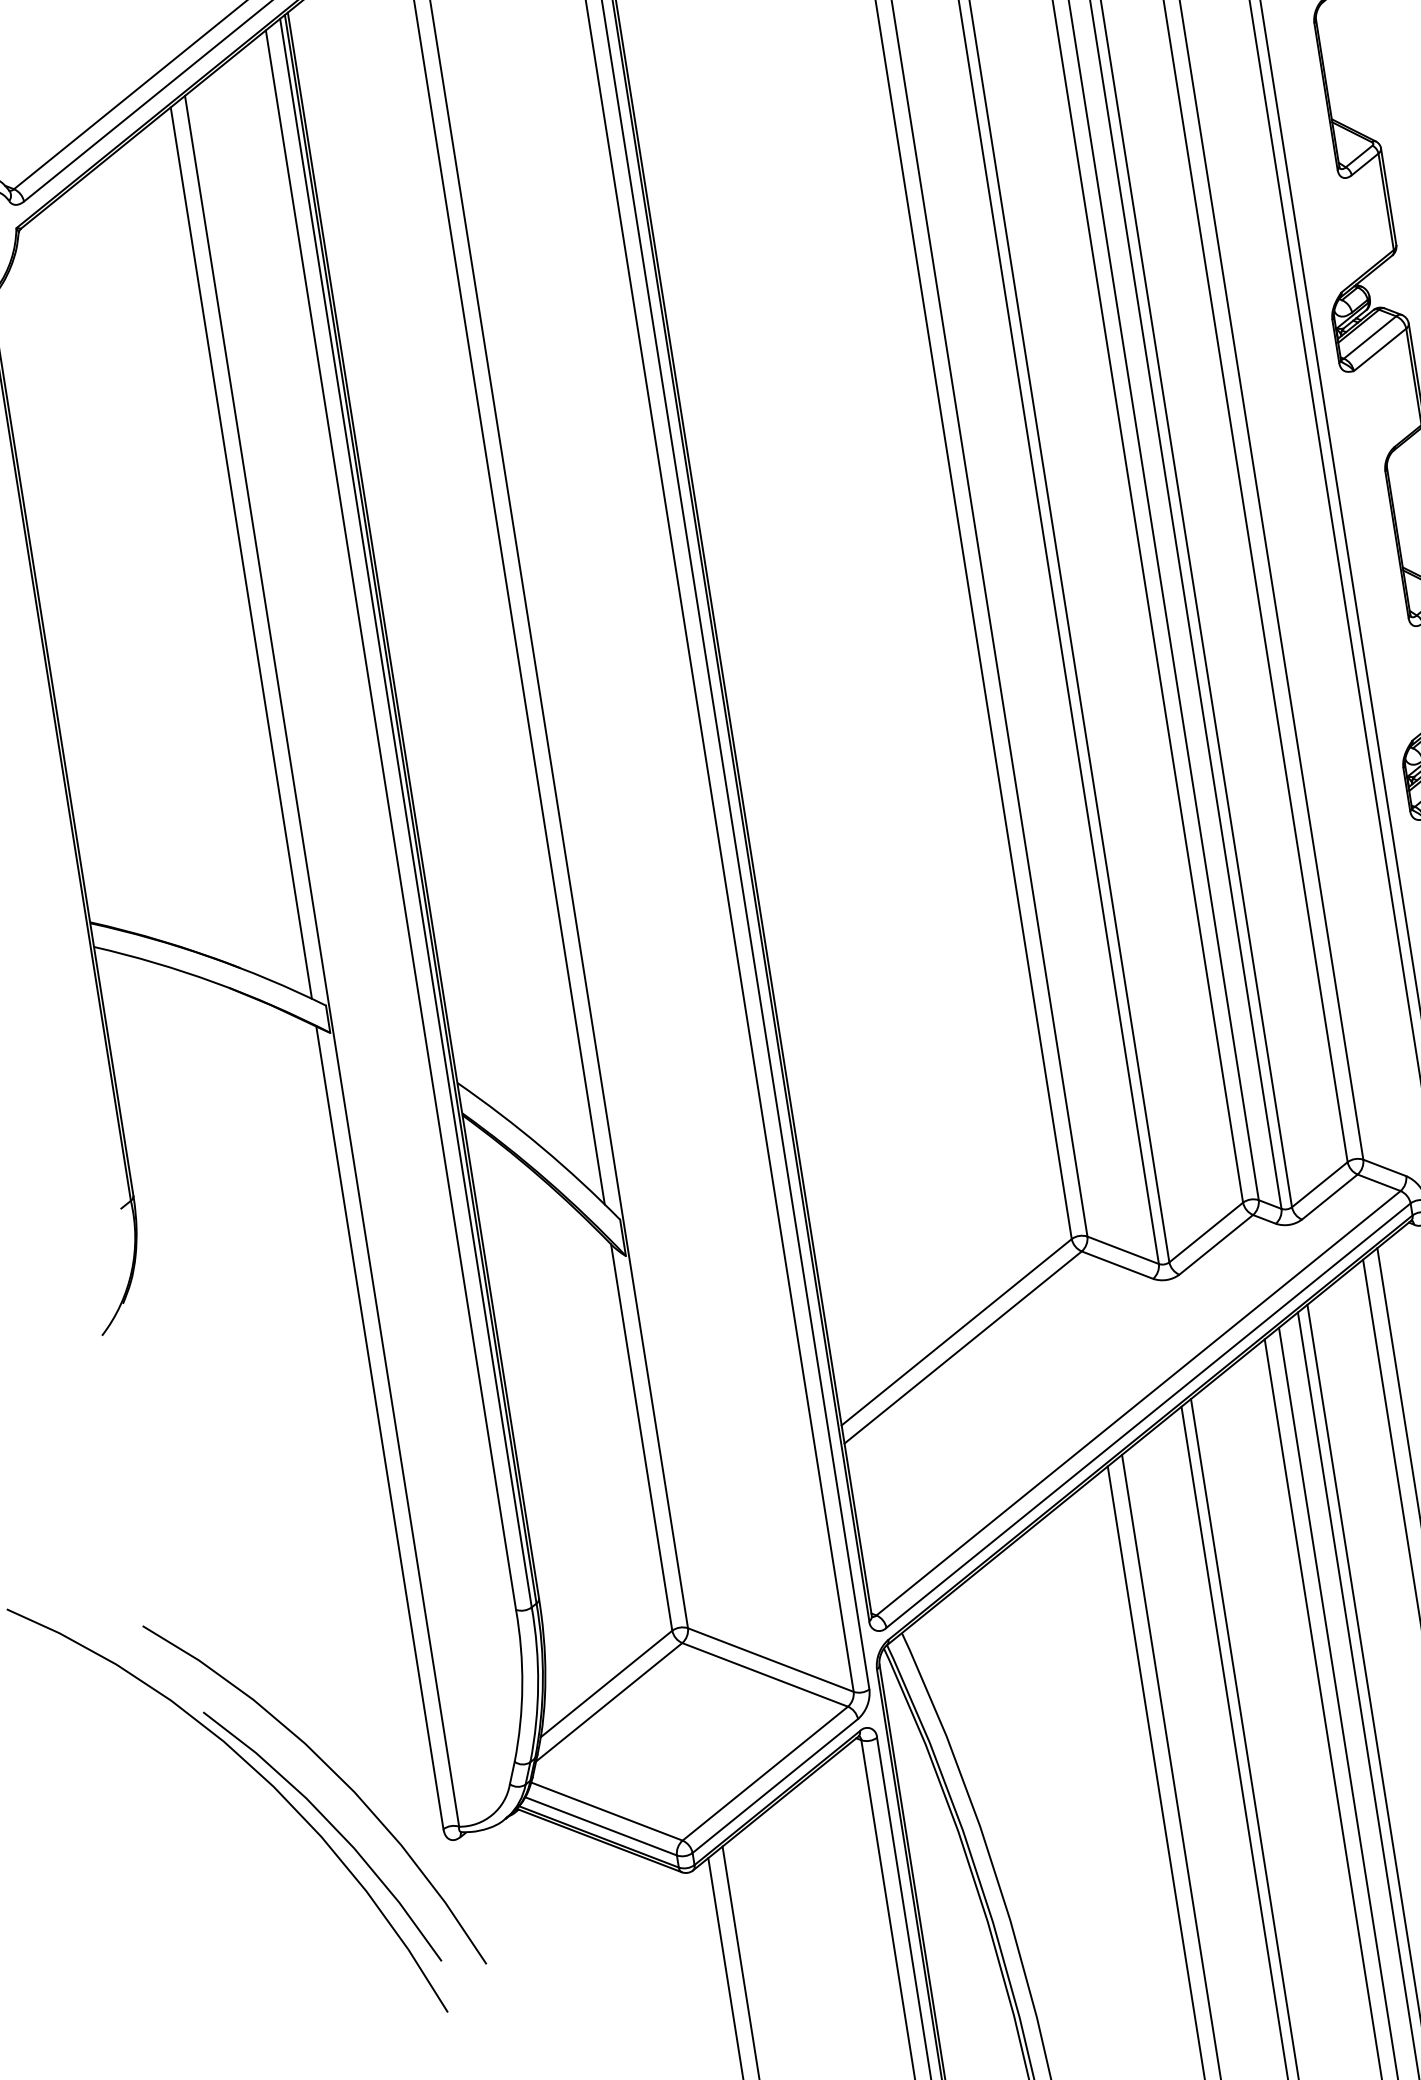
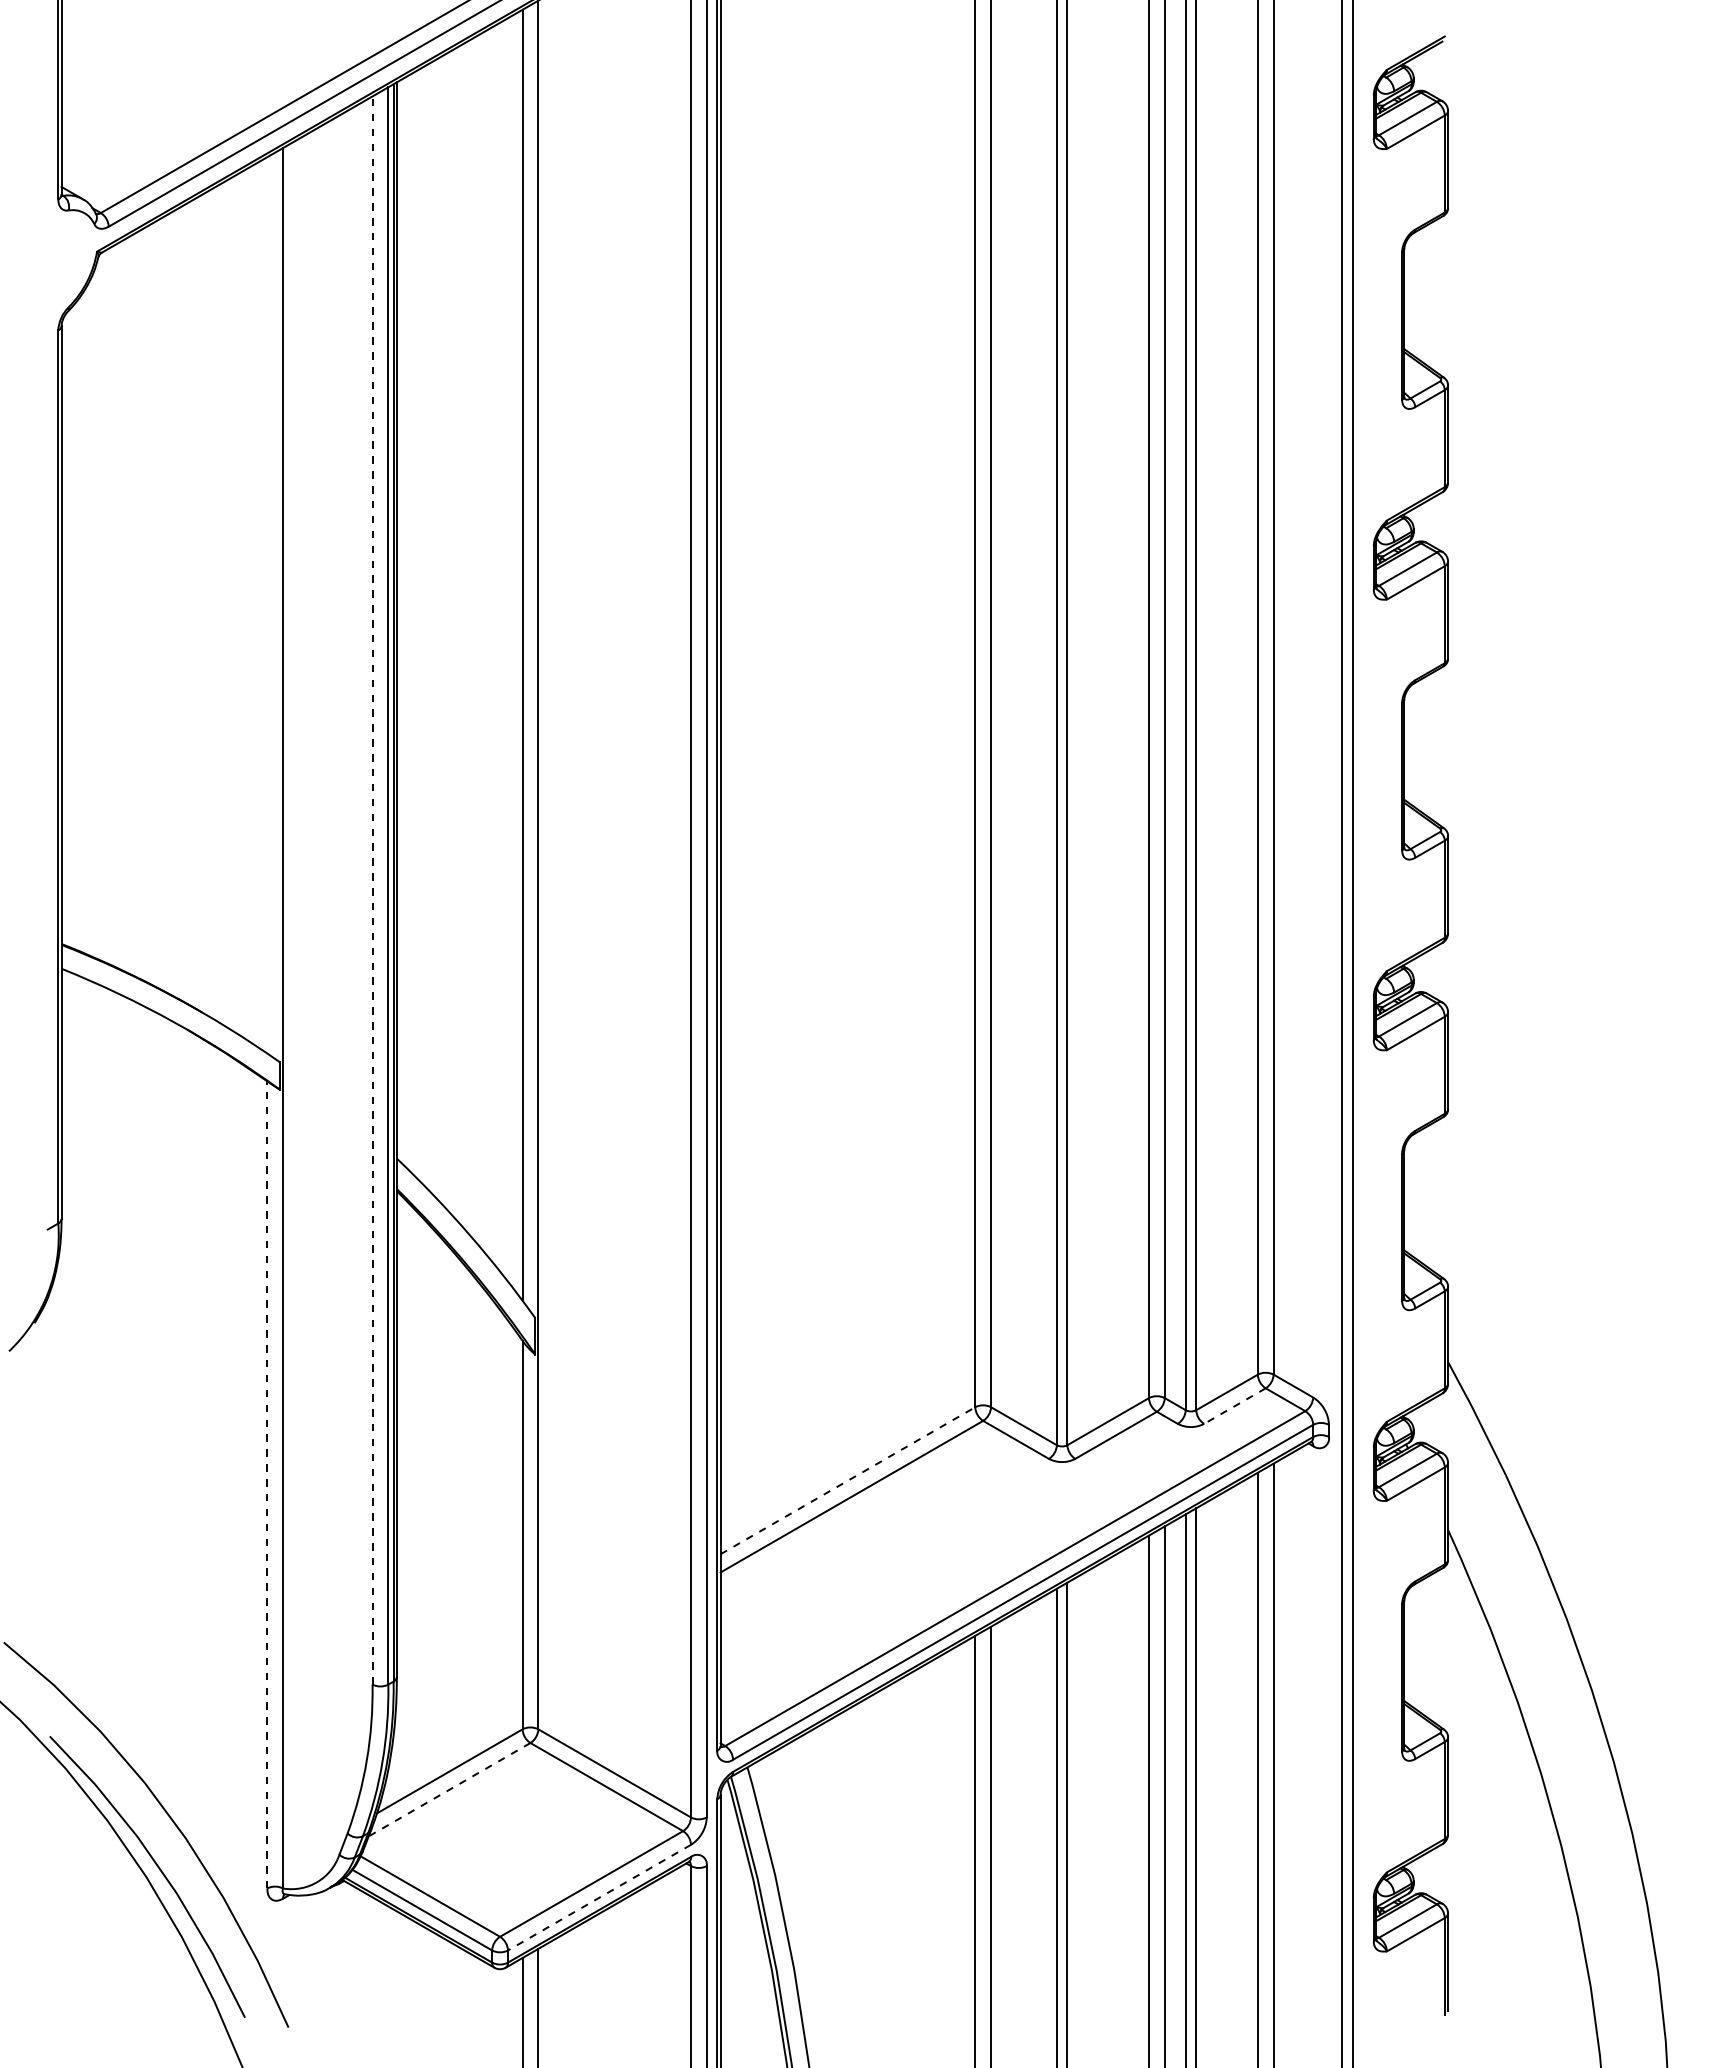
line: (241, 553) -> (267, 605), removed
line: (390, 820) -> (372, 890), solid -> dashed
line: (1329, 1197) -> (1234, 1406), solid -> dashed
line: (957, 1331) -> (848, 1480), solid -> dashed
line: (380, 1427) -> (267, 1484), solid -> dashed
line: (609, 1702) -> (449, 1789), solid -> dashed
line: (775, 1785) -> (599, 1897), solid -> dashed

